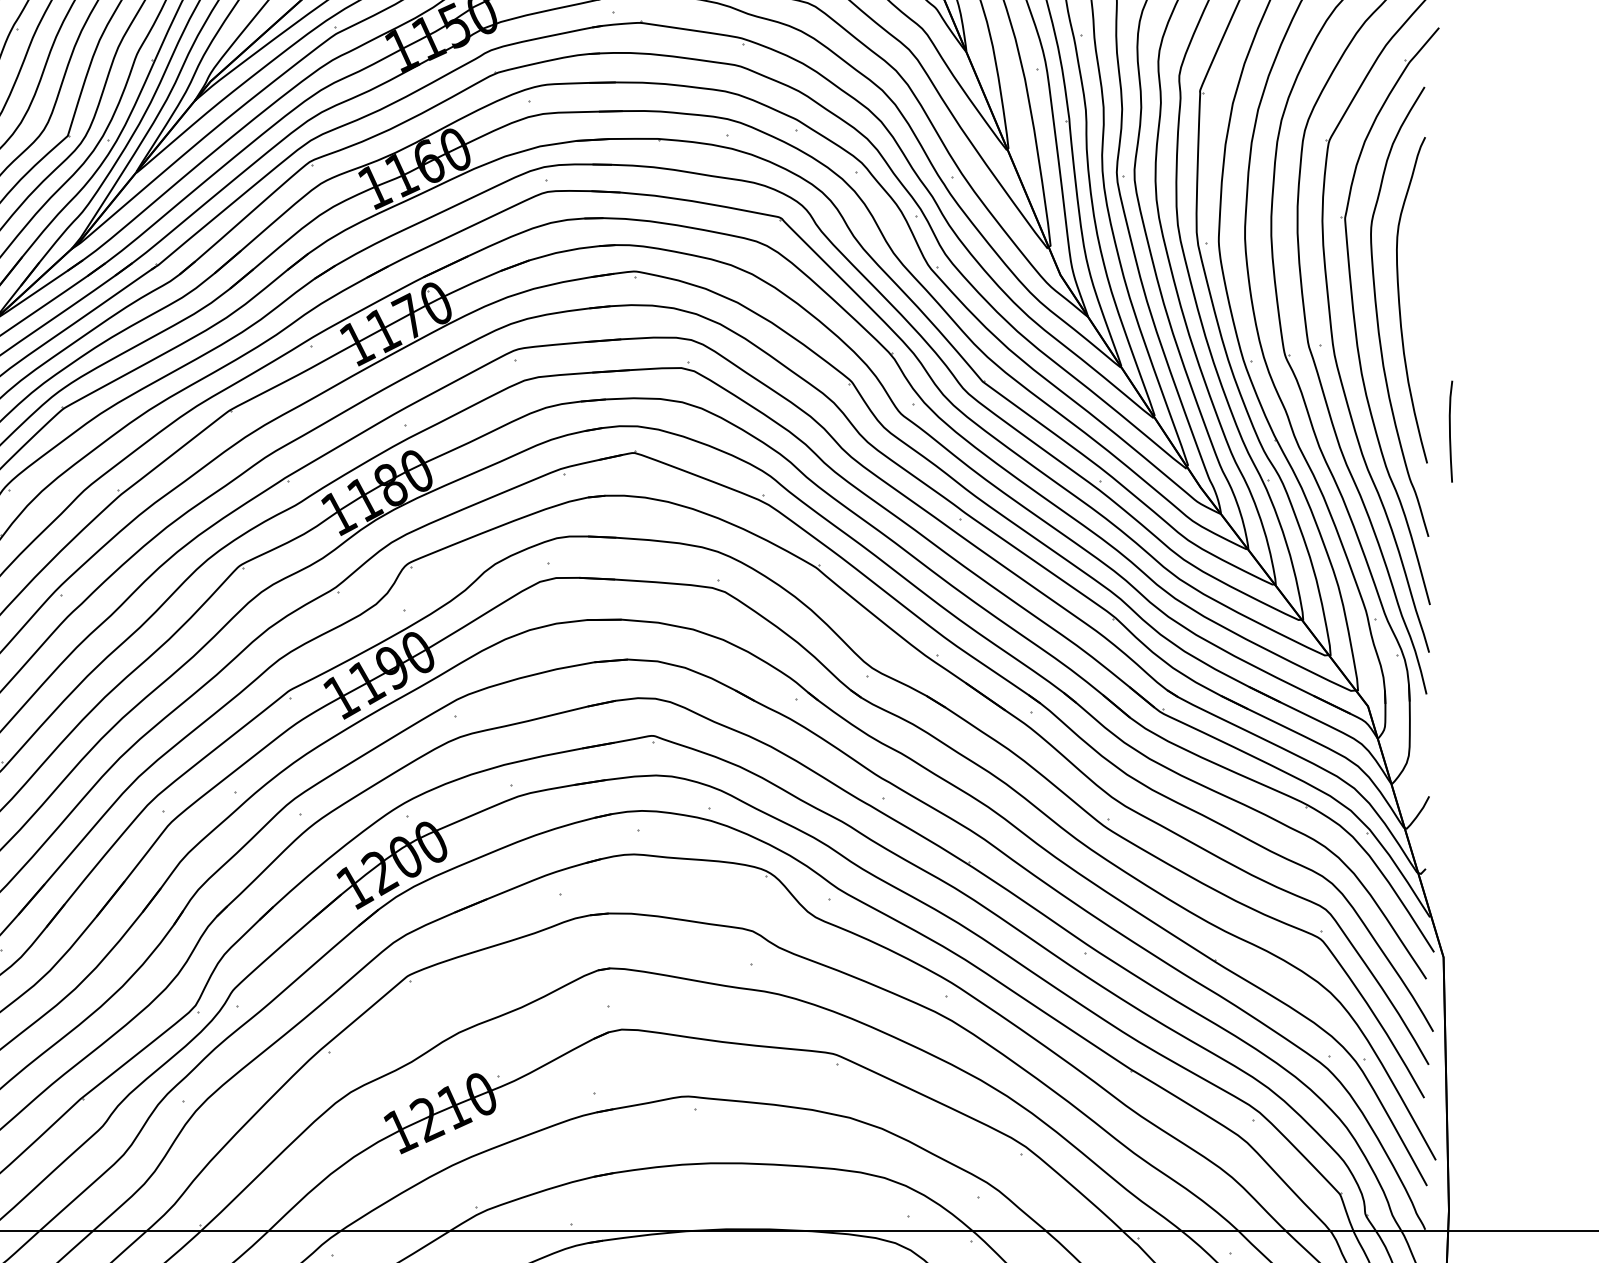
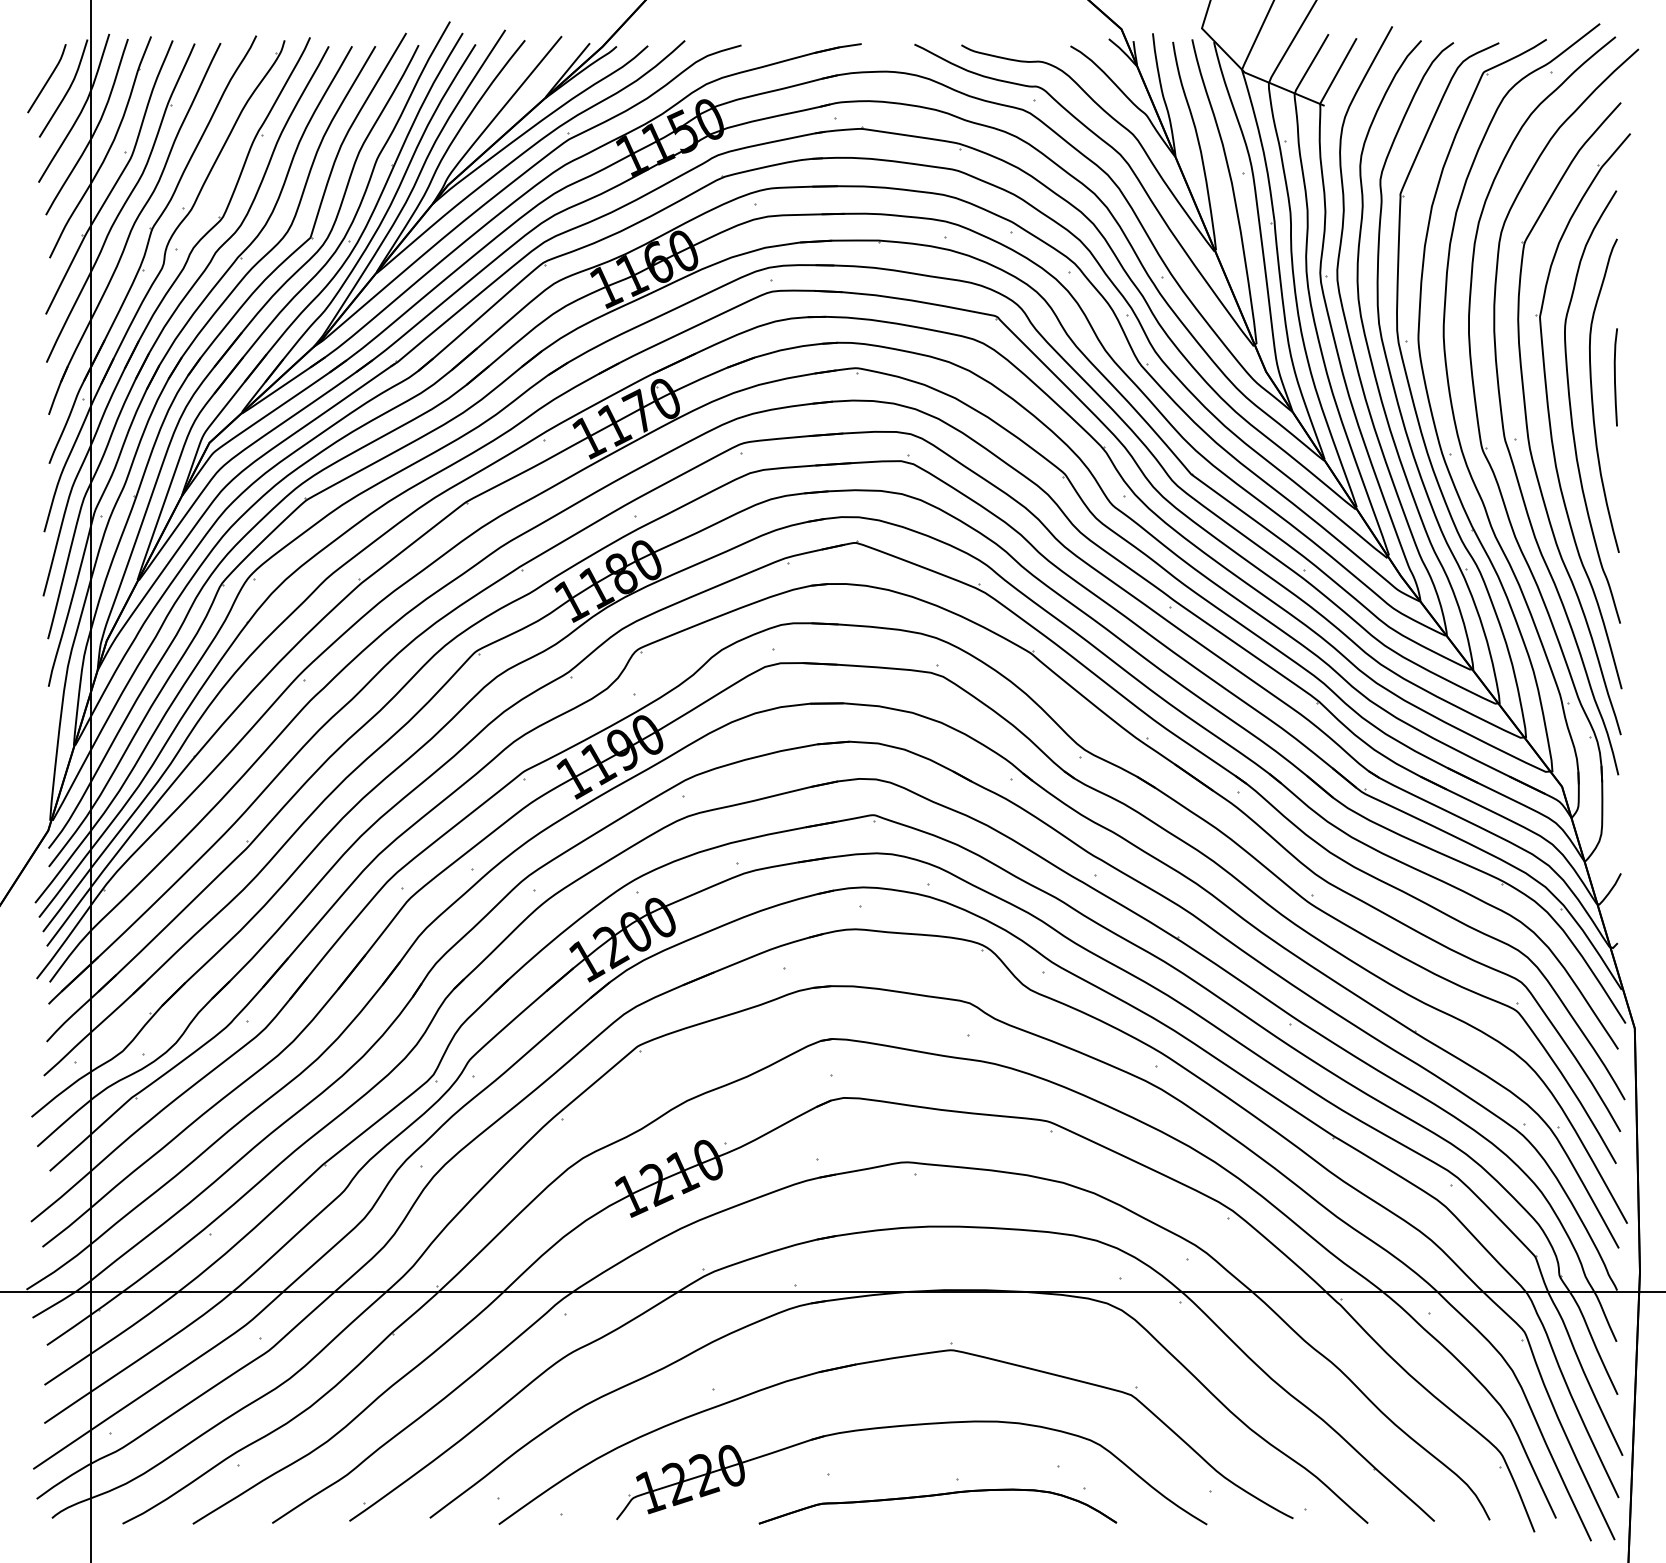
curve: (1450, 431) -> (1615, 377), moved

